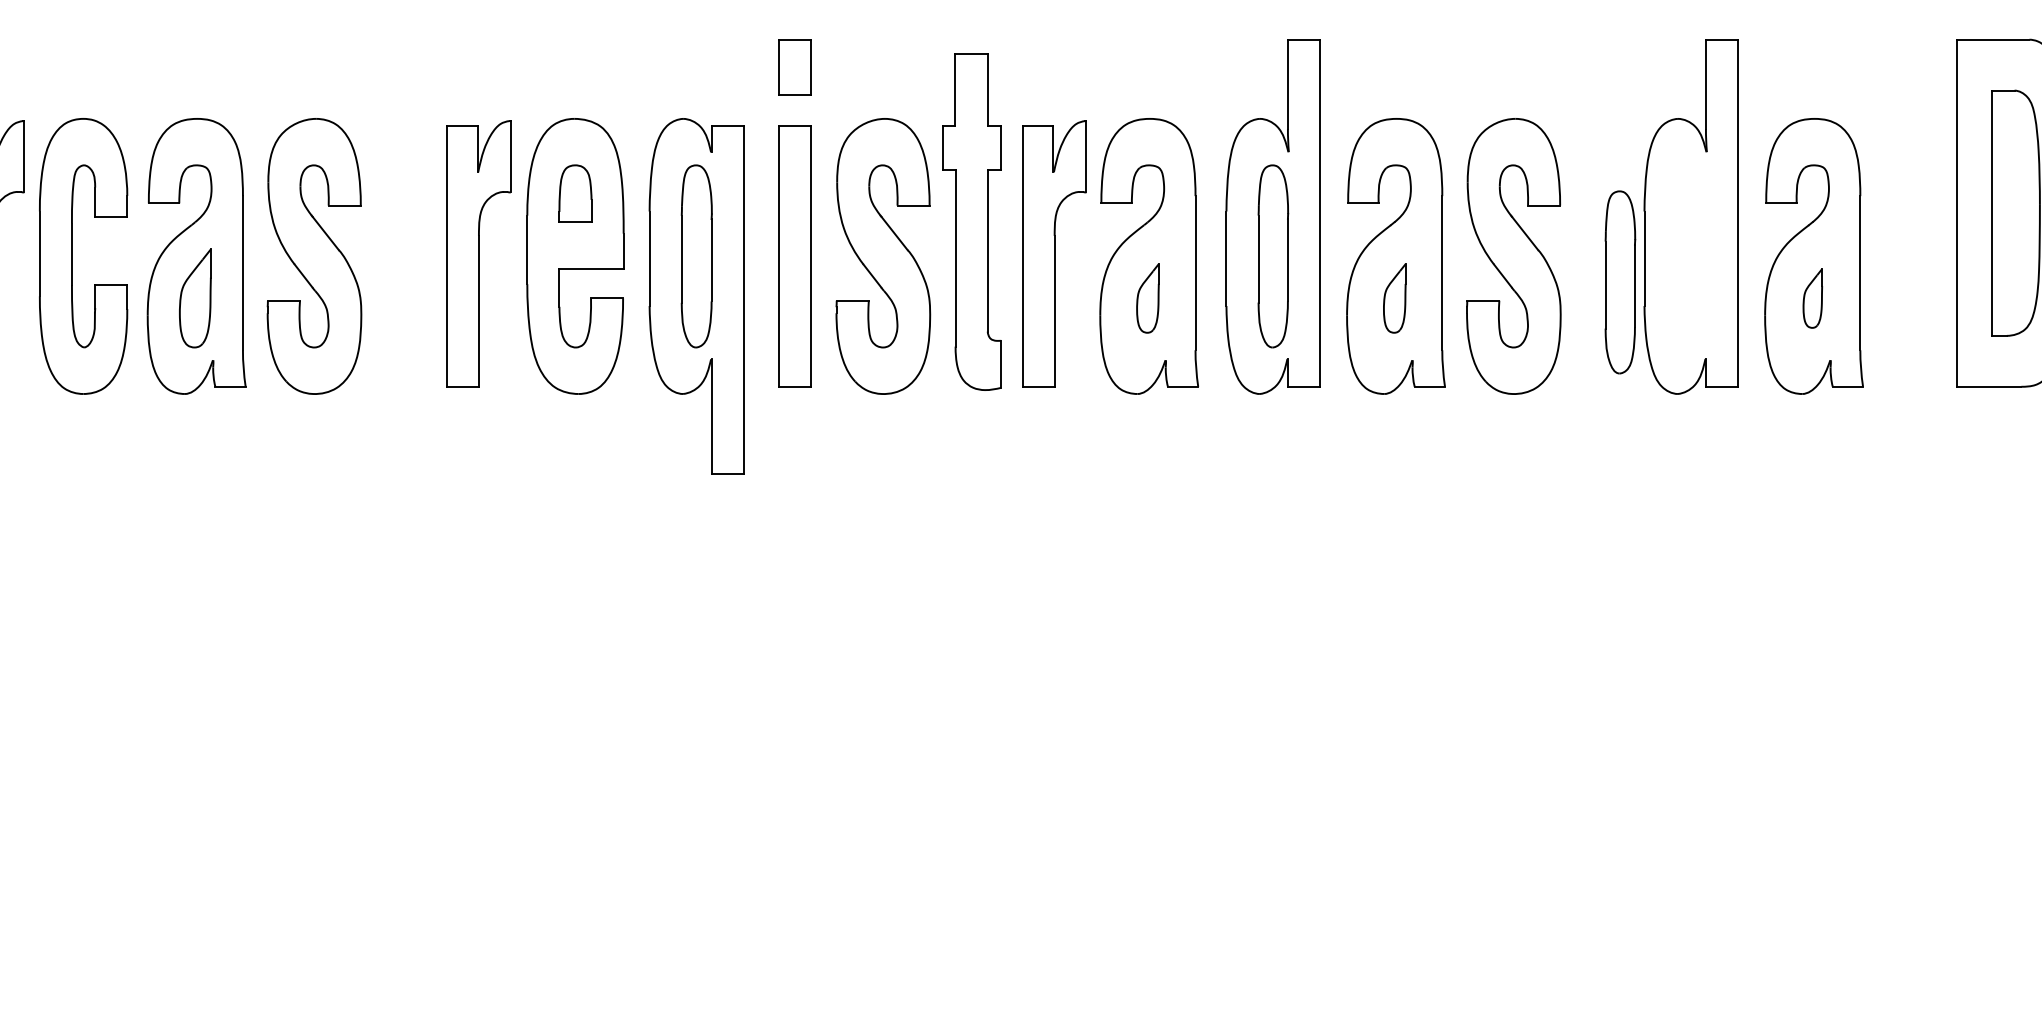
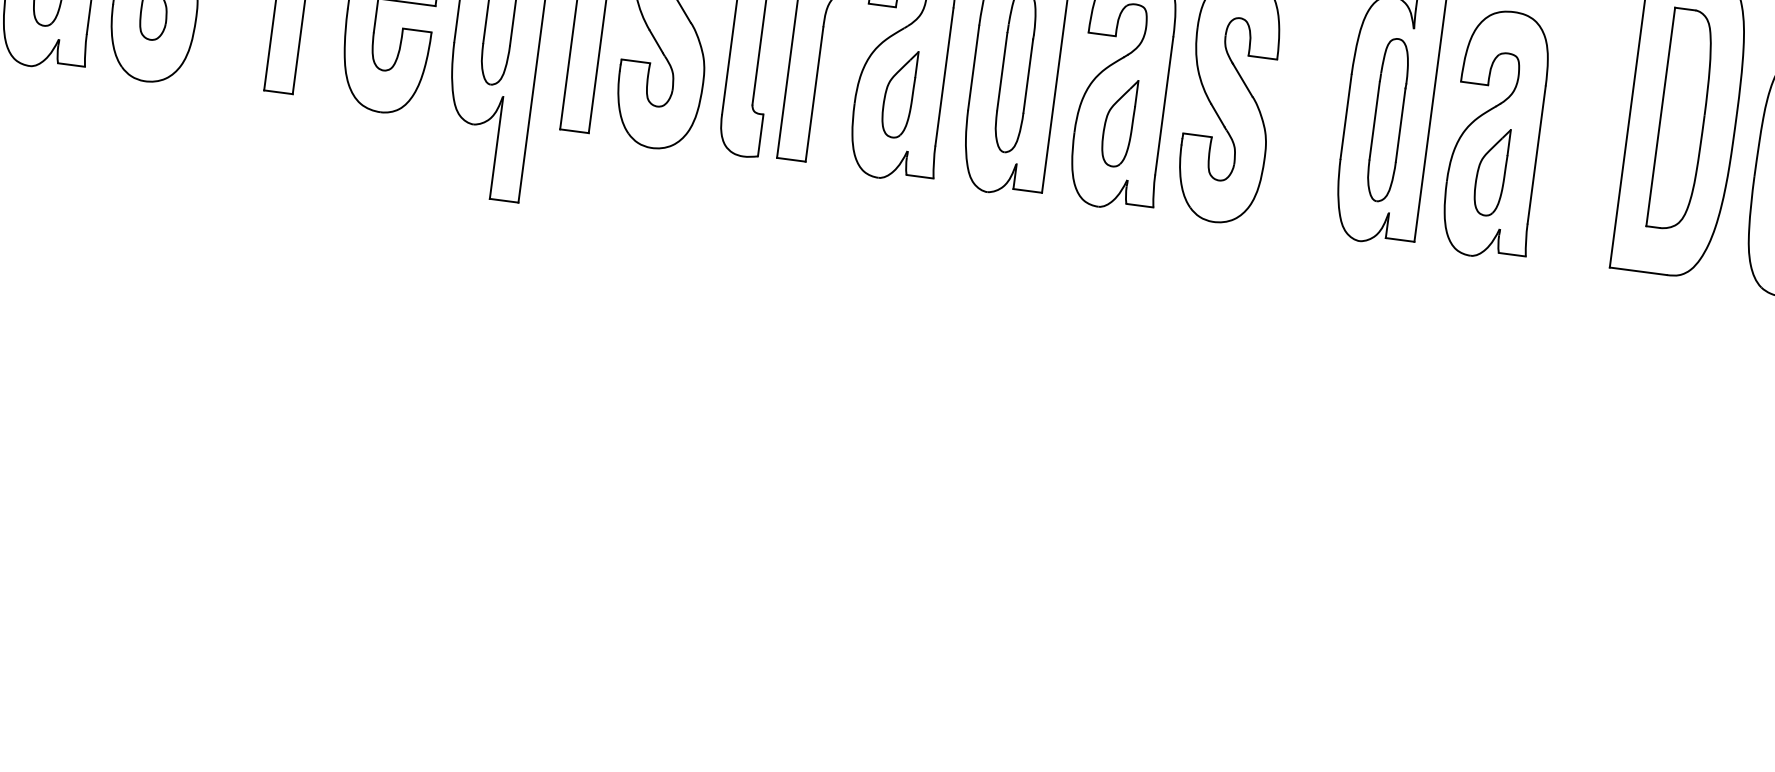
part: (1620, 282) -> (1388, 120), moved
part: (1147, 298) -> (898, 93), size x1.43
part: (1394, 298) -> (1118, 122), size x1.43
part: (1812, 298) -> (1491, 171), size x1.67

